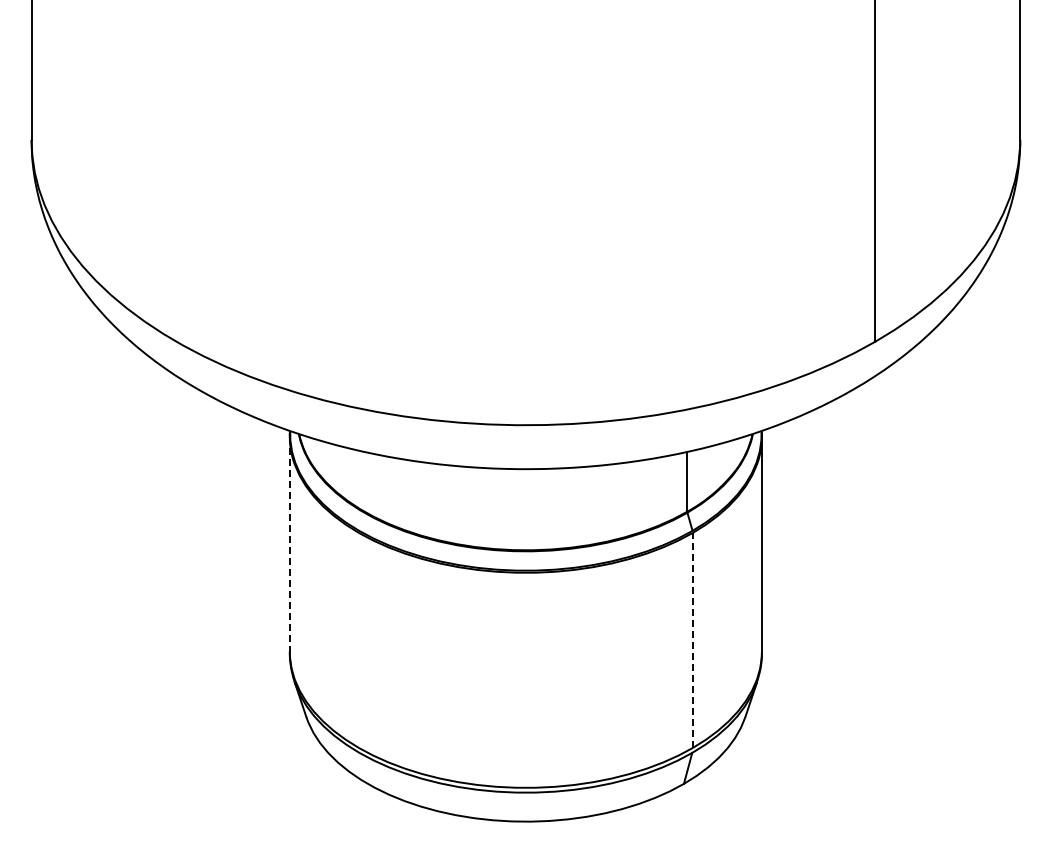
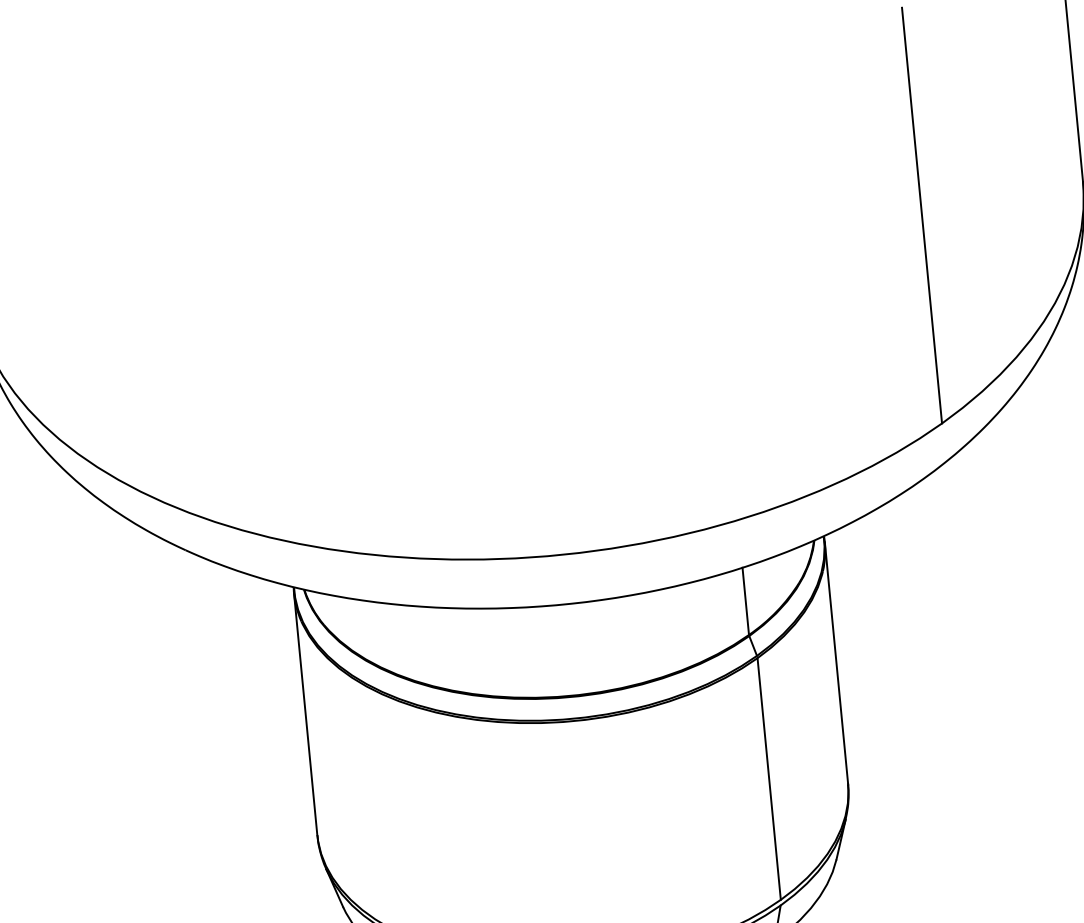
line: (289, 544) -> (305, 714), dashed -> solid
line: (692, 640) -> (768, 779), dashed -> solid

